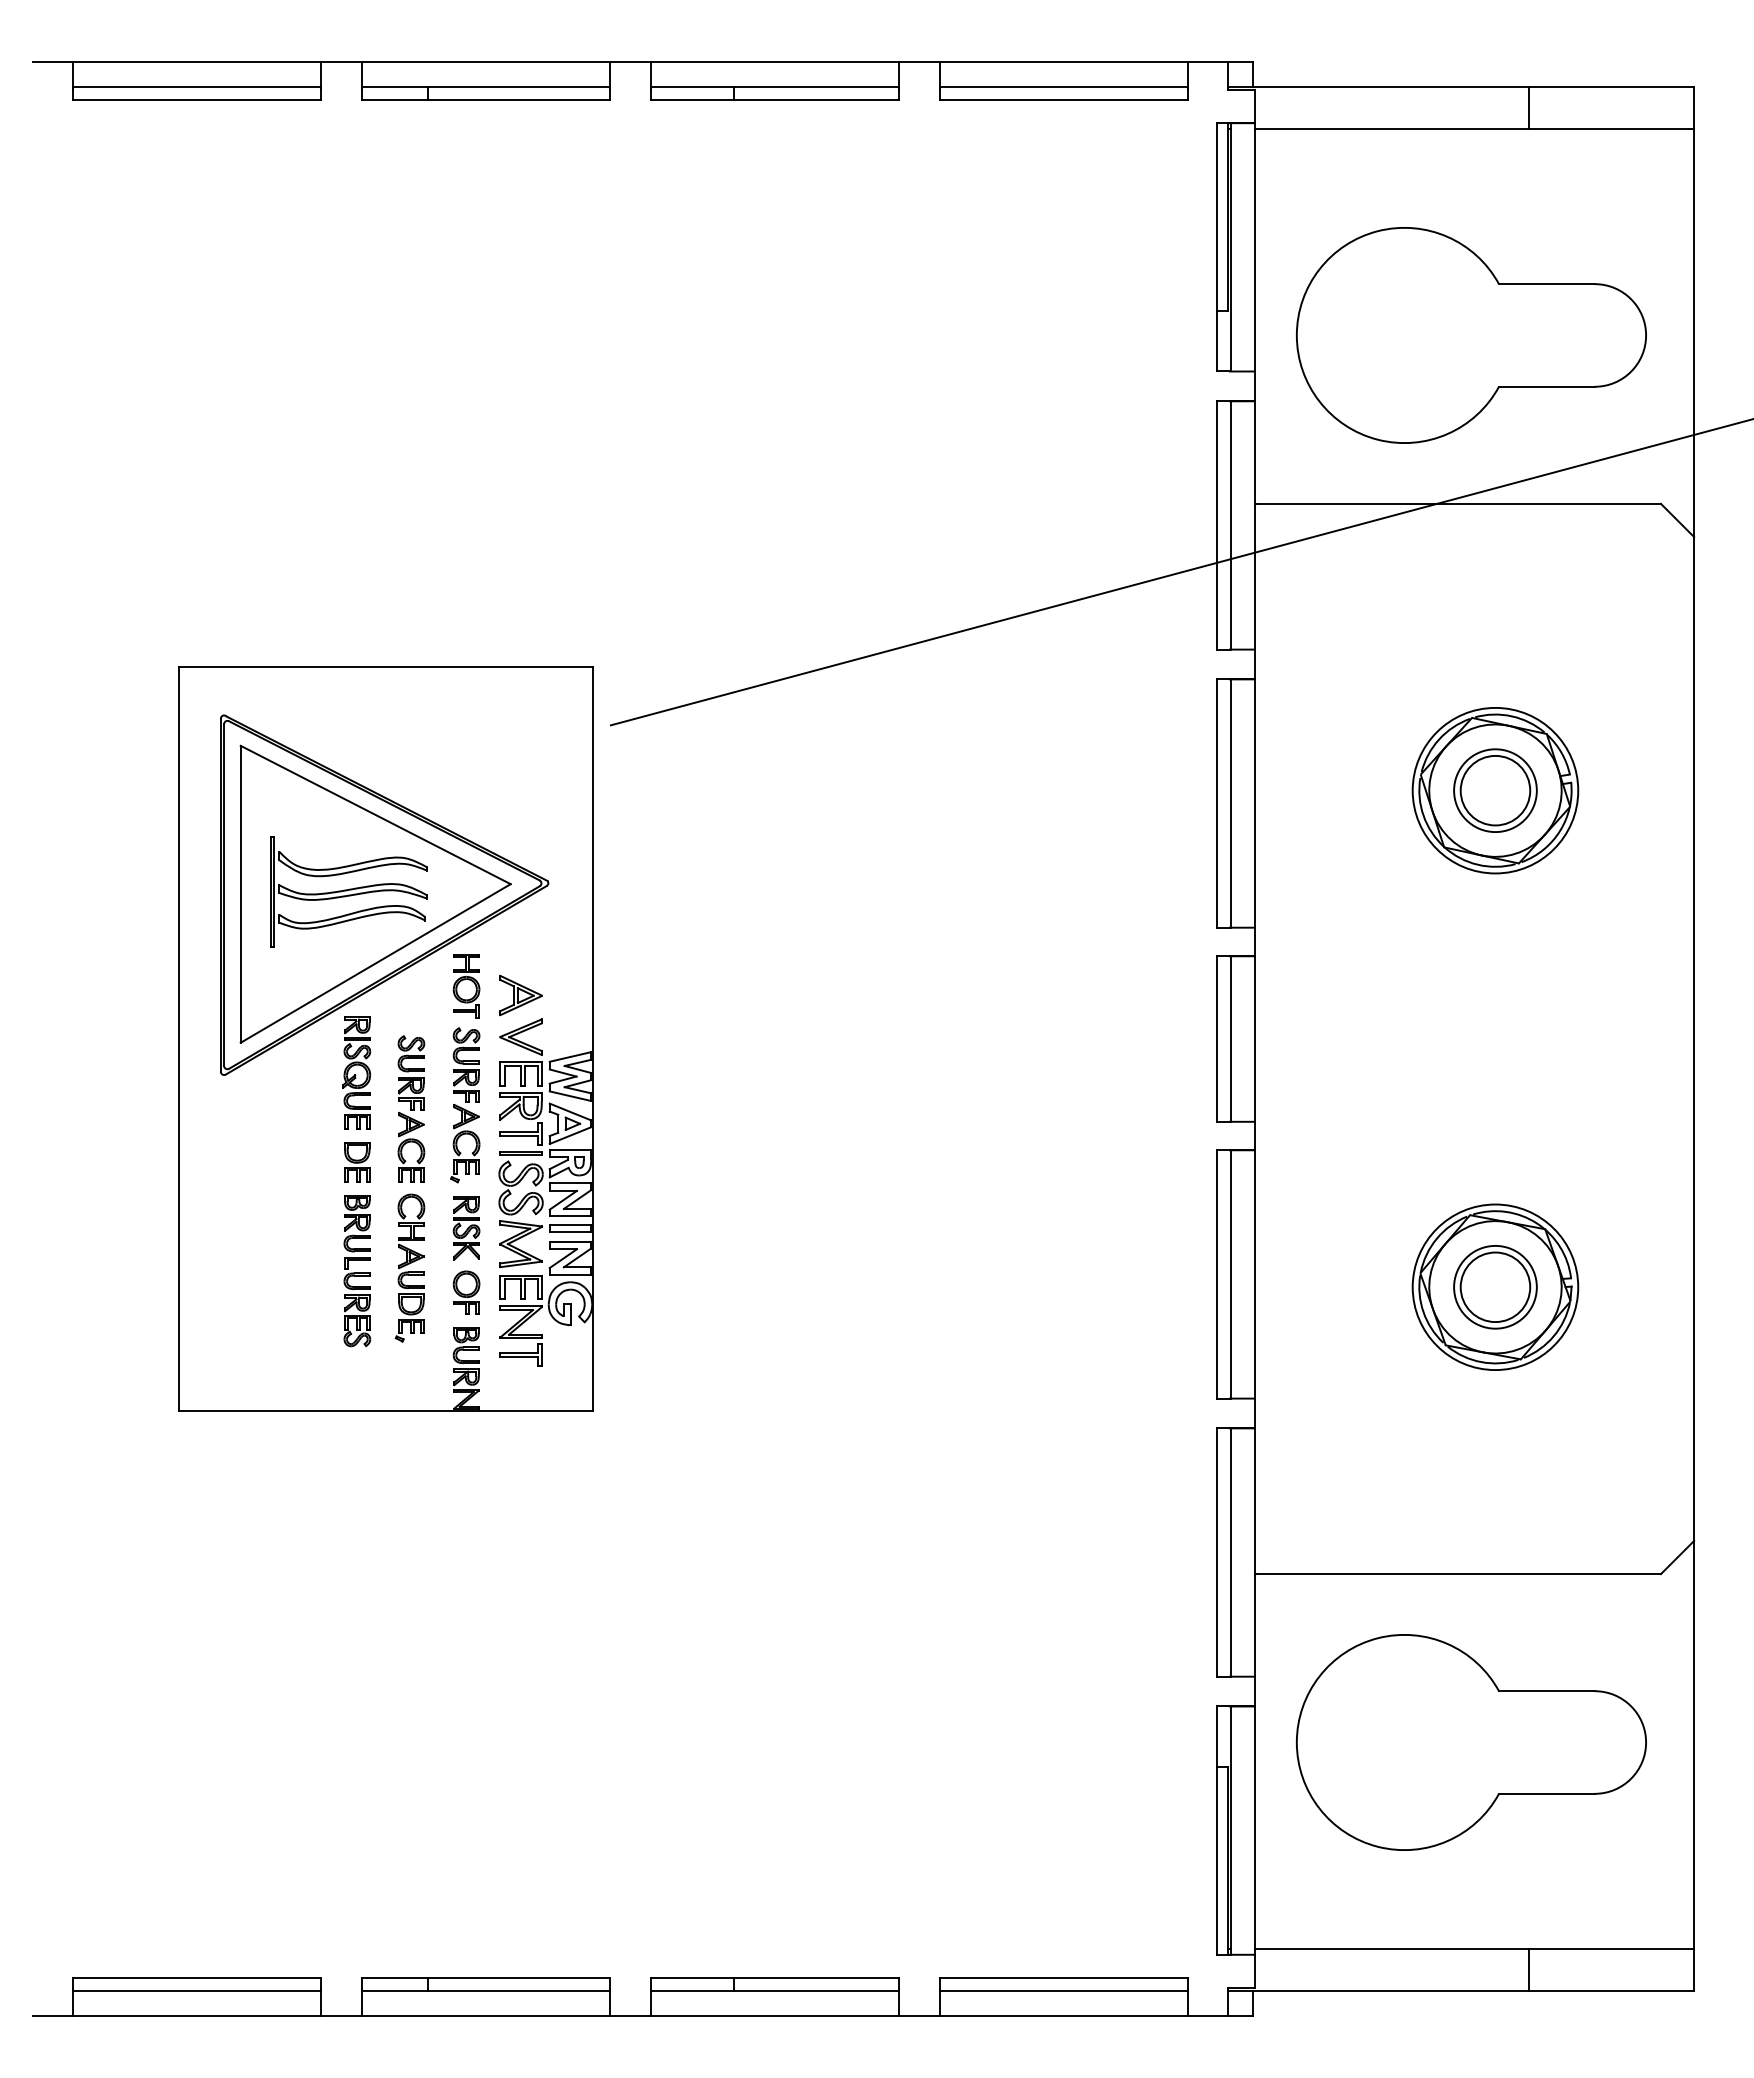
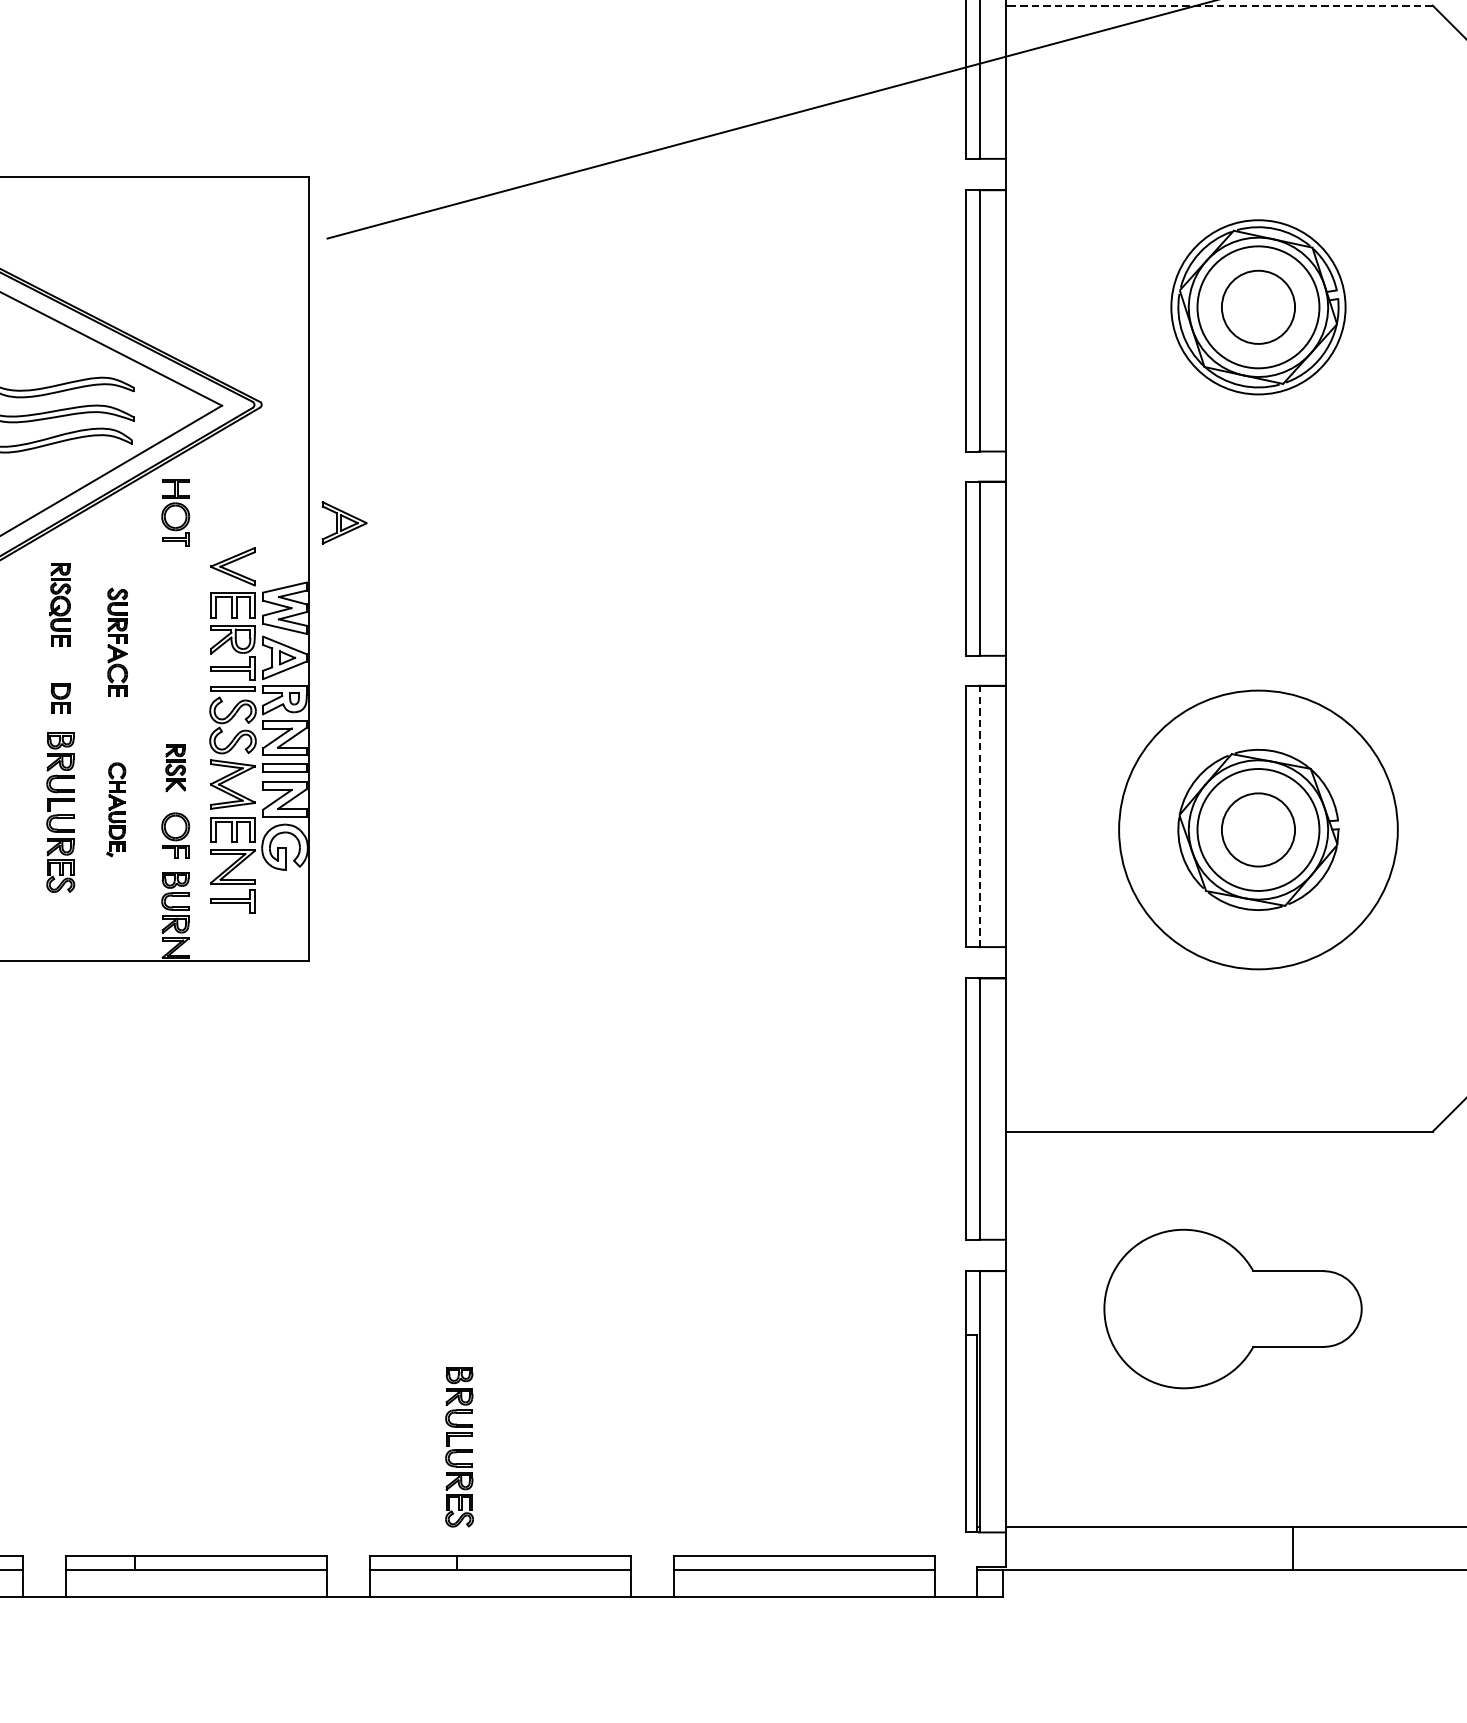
line: (1459, 503) -> (1220, 5), solid -> dashed
circle: (1495, 790) -> (1258, 307), size x1.4
part: (520, 995) -> (343, 522), moved
part: (356, 1072) -> (59, 603), size x0.7
part: (465, 1105) -> (174, 638), removed
part: (411, 1108) -> (117, 641), size x0.7
part: (357, 1162) -> (60, 698), size x0.7
part: (466, 1228) -> (175, 768), size x0.7
part: (410, 1267) -> (116, 809), size x0.6
line: (1230, 1273) -> (979, 815), solid -> dashed
circle: (1495, 1286) -> (1258, 829), size x1.4
circle: (1495, 1287) -> (1258, 830), size x1.6
part: (1470, 1742) -> (1232, 1309), size x0.7
part: (736, 1874) -> (459, 1447), added

